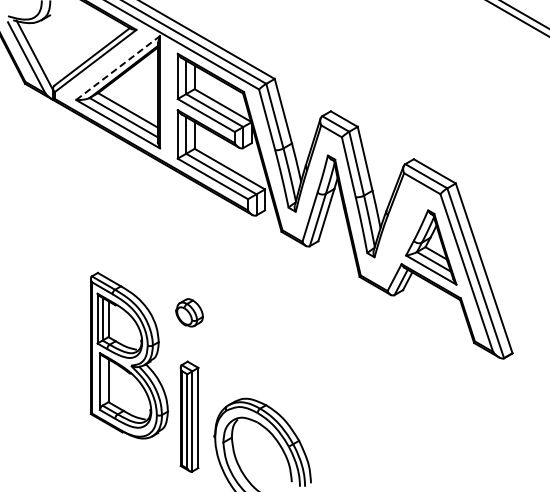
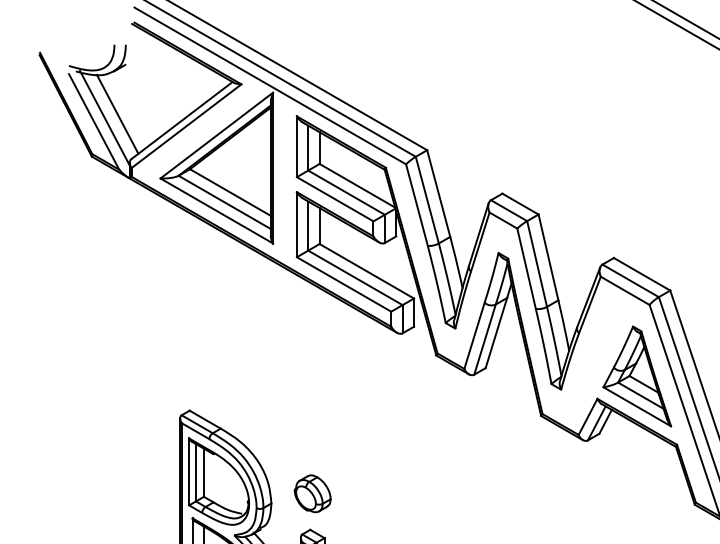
line: (43, 51) -> (116, 113), added
line: (118, 68) -> (217, 136), dashed -> solid
part: (189, 312) -> (312, 493), moved

